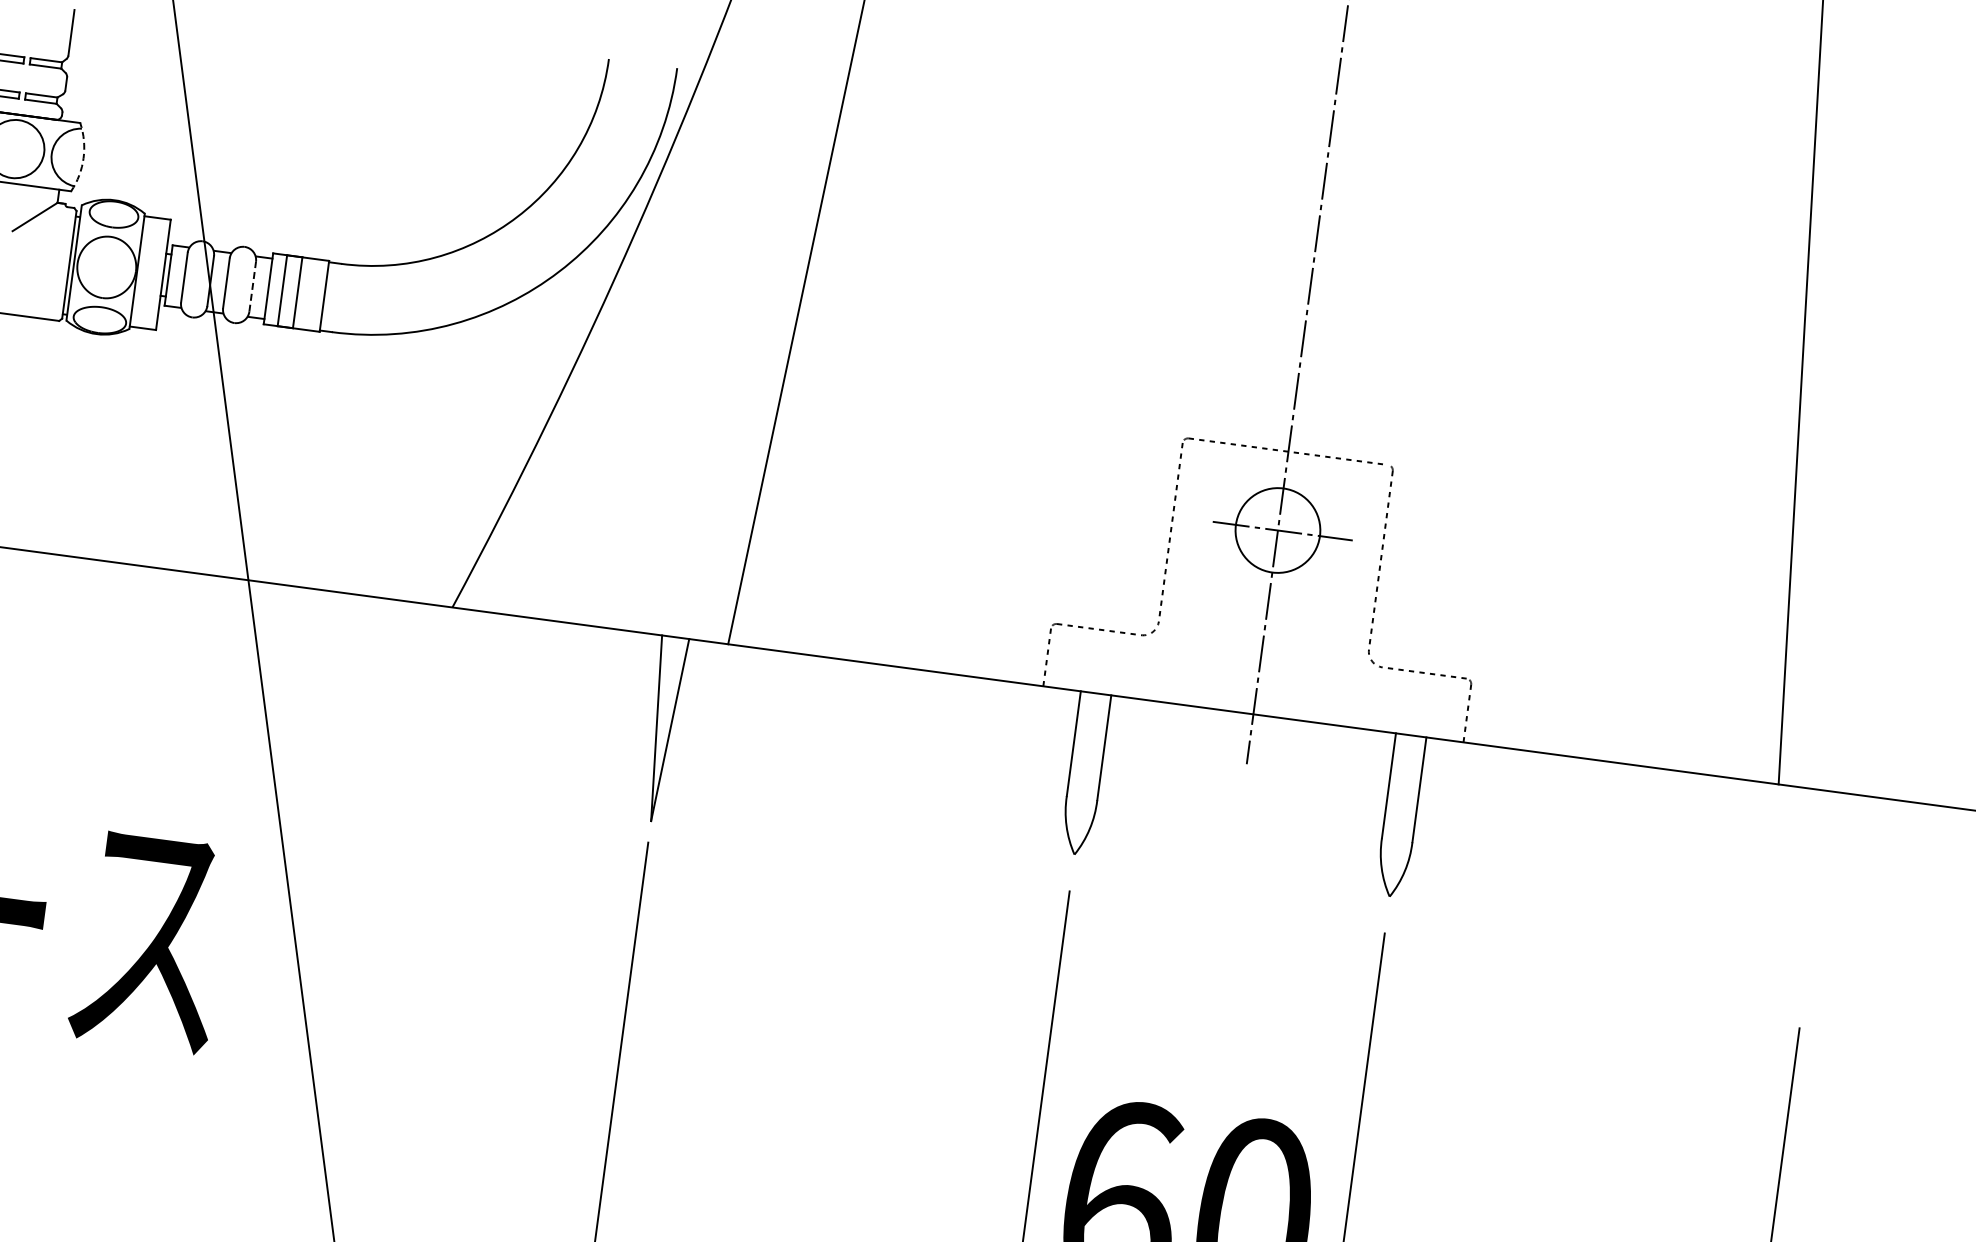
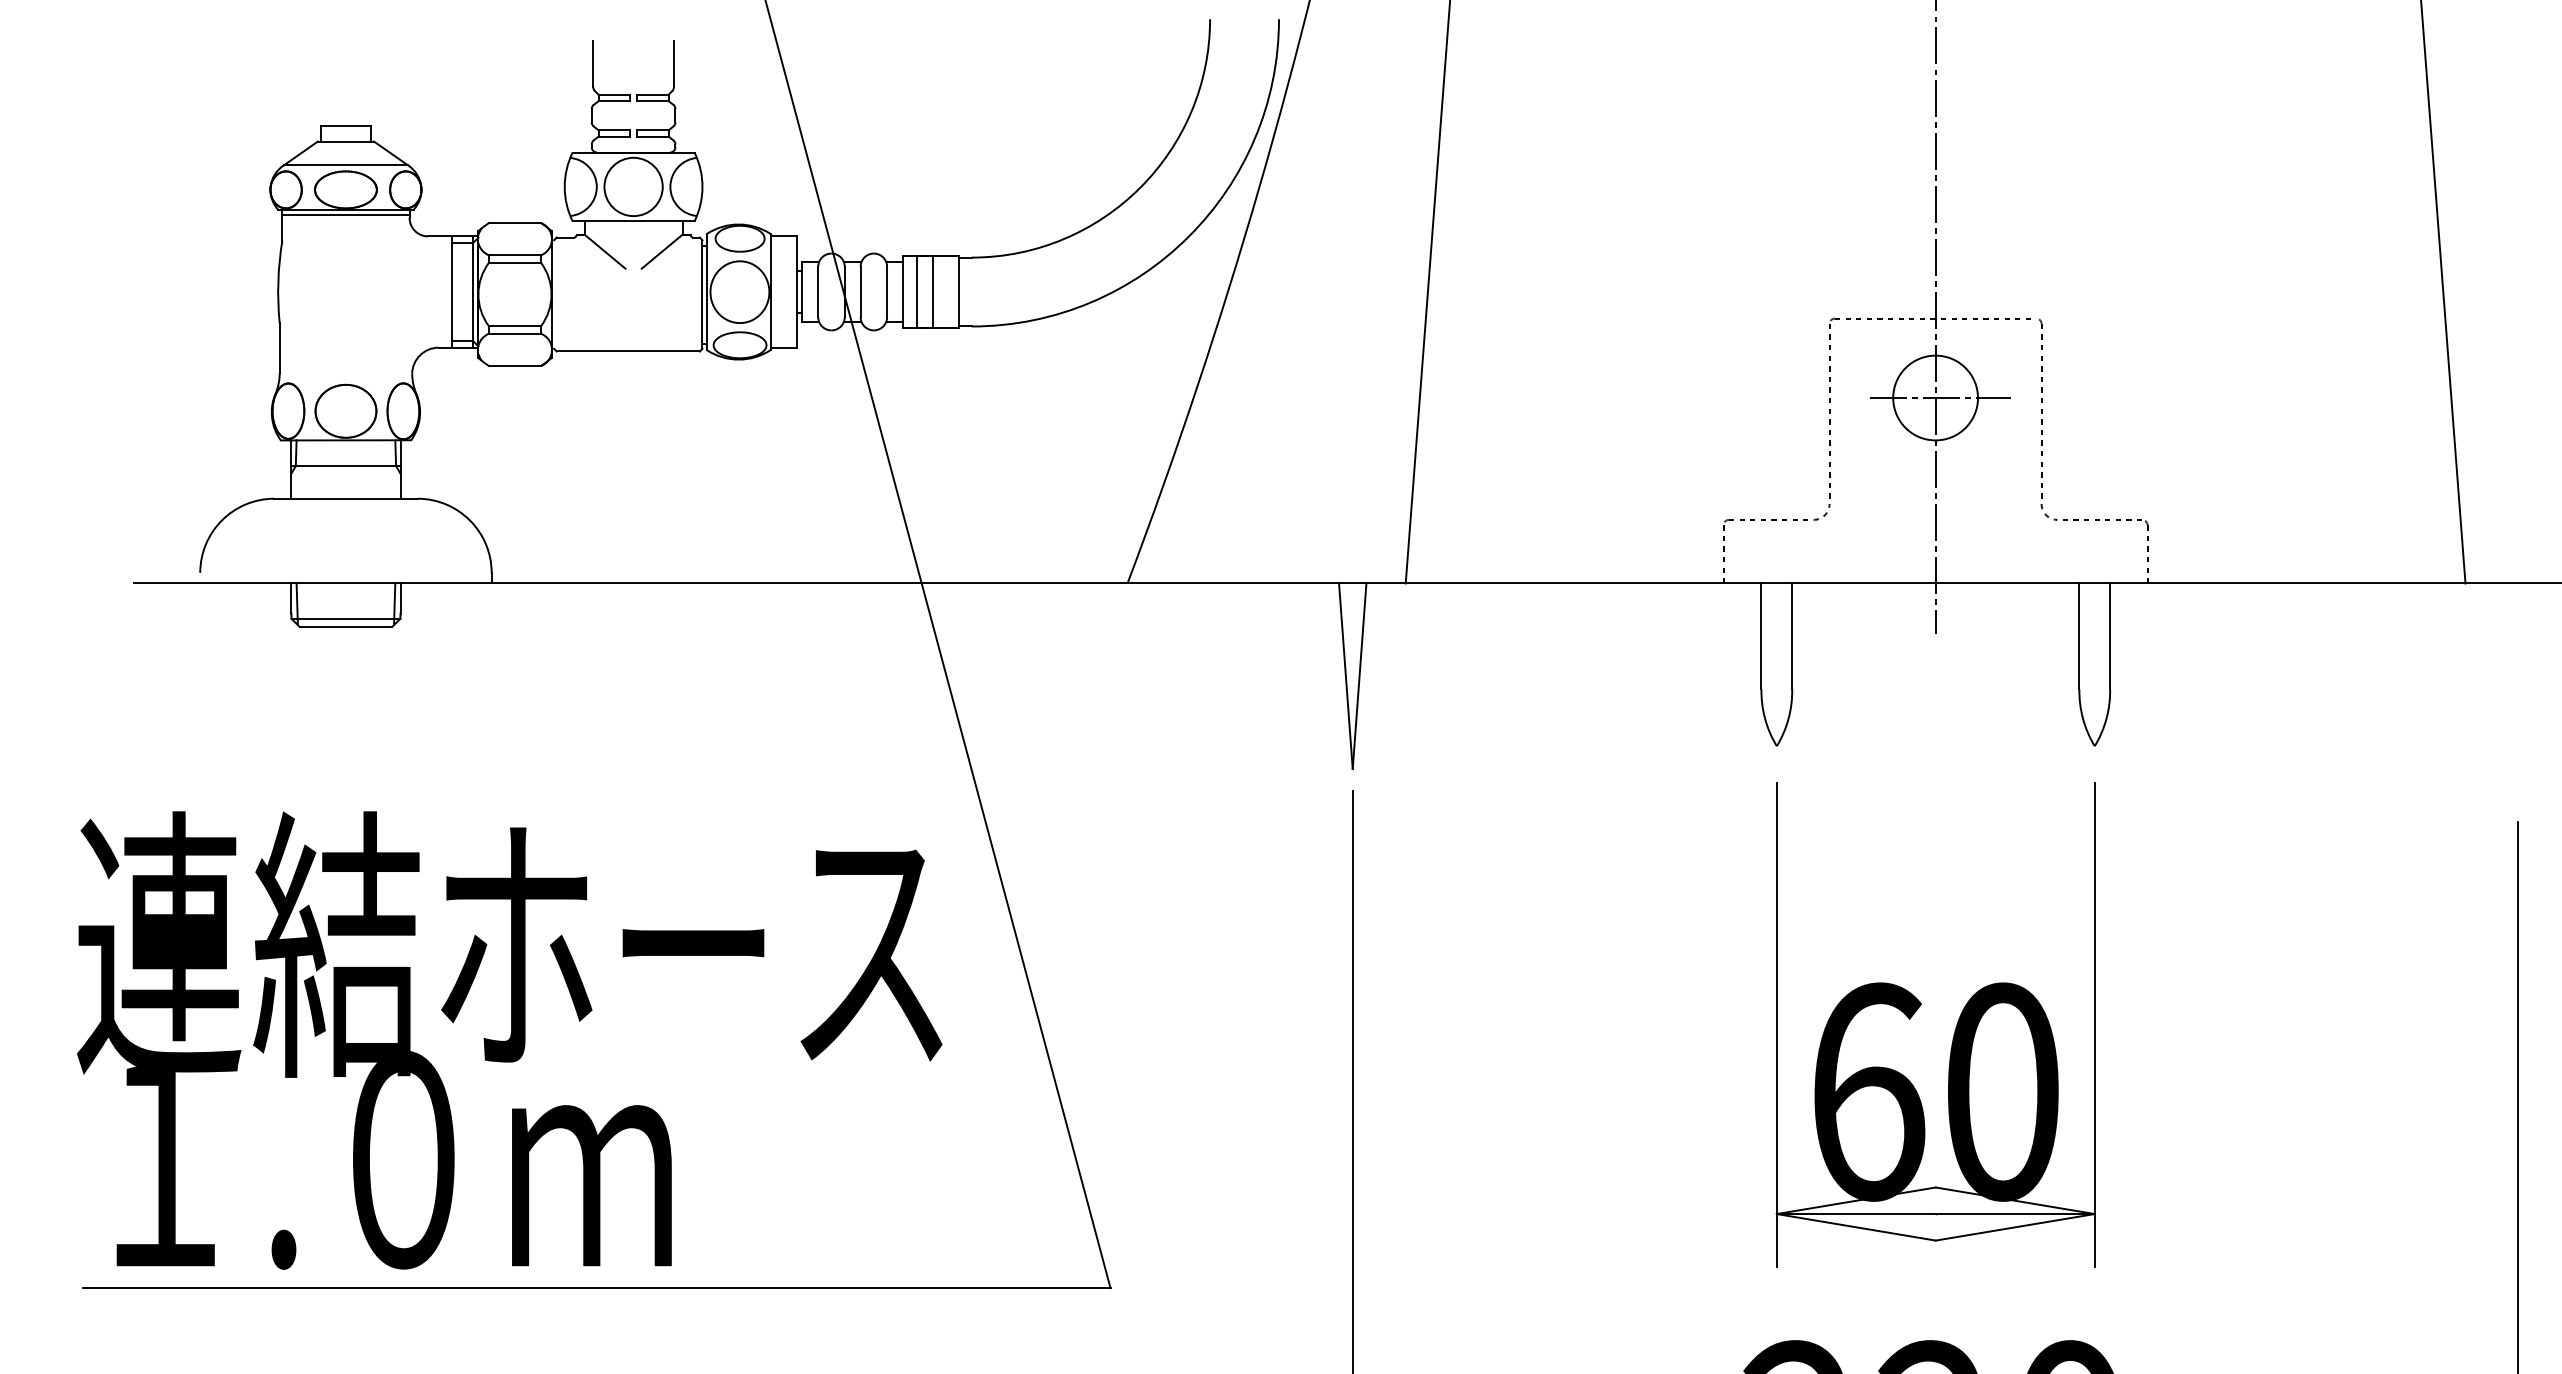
arc: (83, 157) -> (702, 186), dashed -> solid
line: (253, 286) -> (887, 291), dashed -> solid

